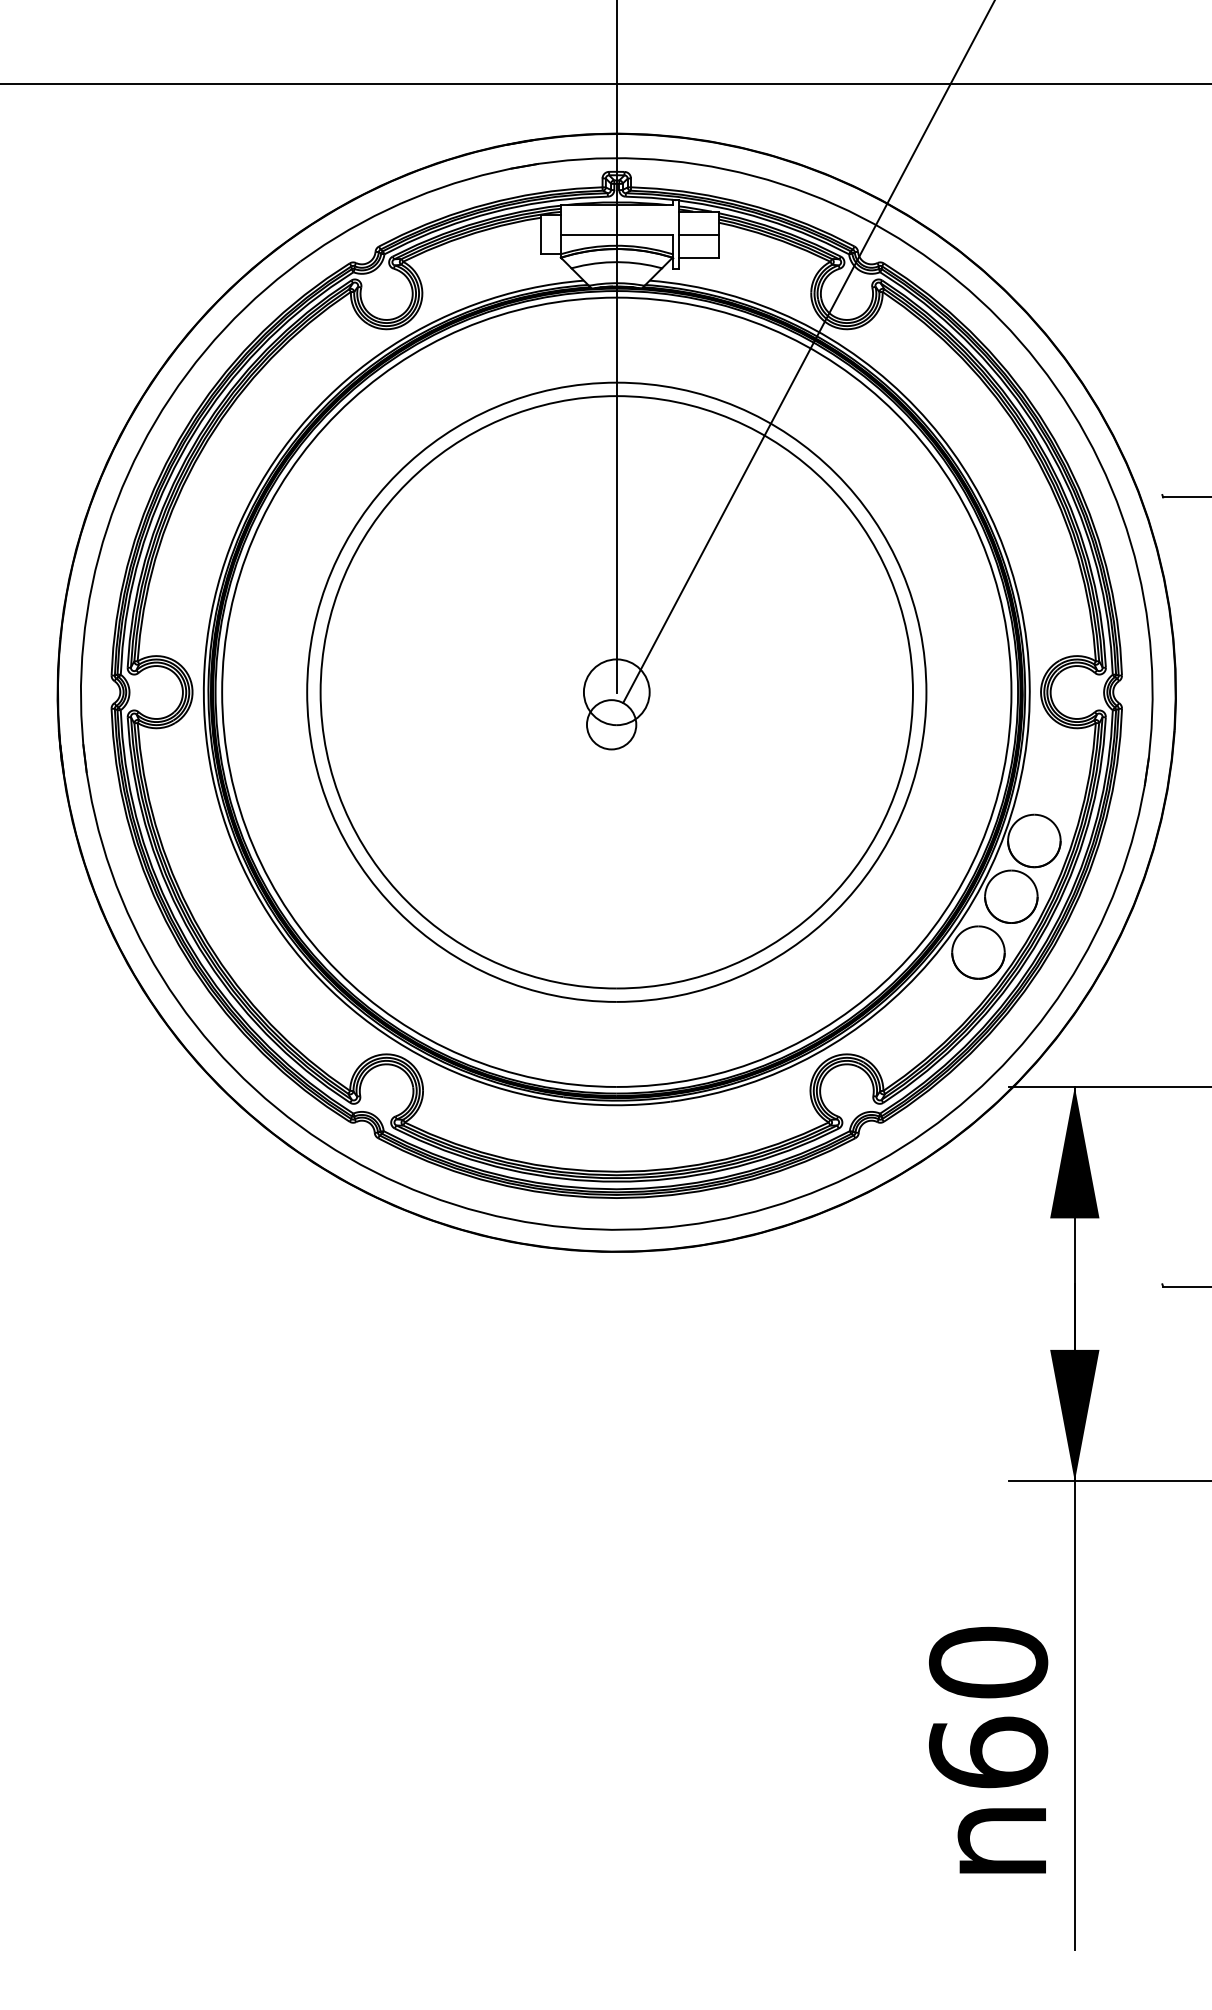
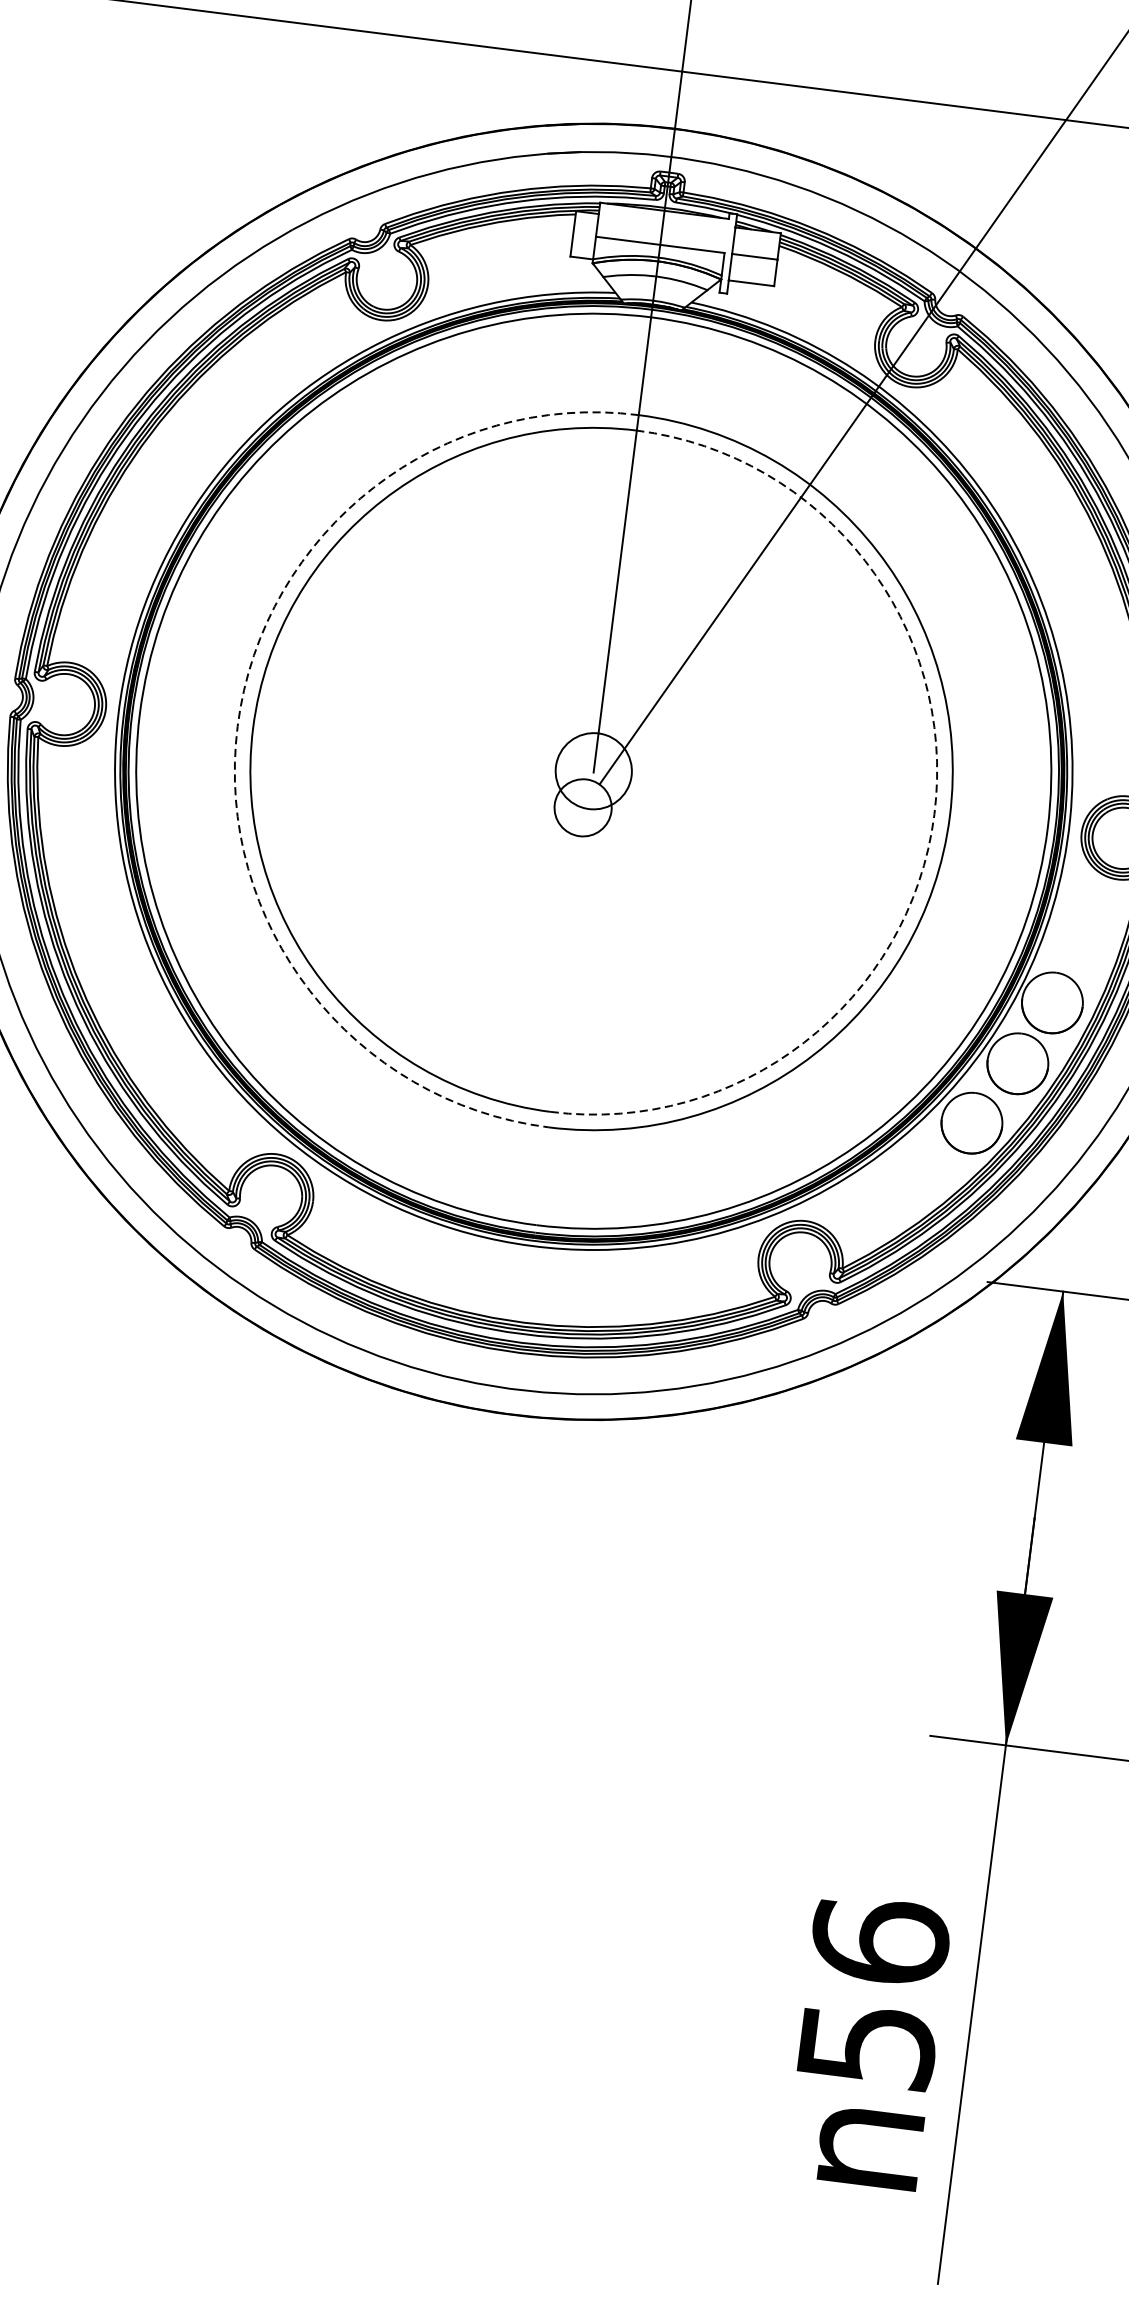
arc: (307, 692) -> (238, 726), solid -> dashed
arc: (912, 692) -> (933, 814), solid -> dashed
text: (988, 1707) -> (873, 1992), 60 -> 56

